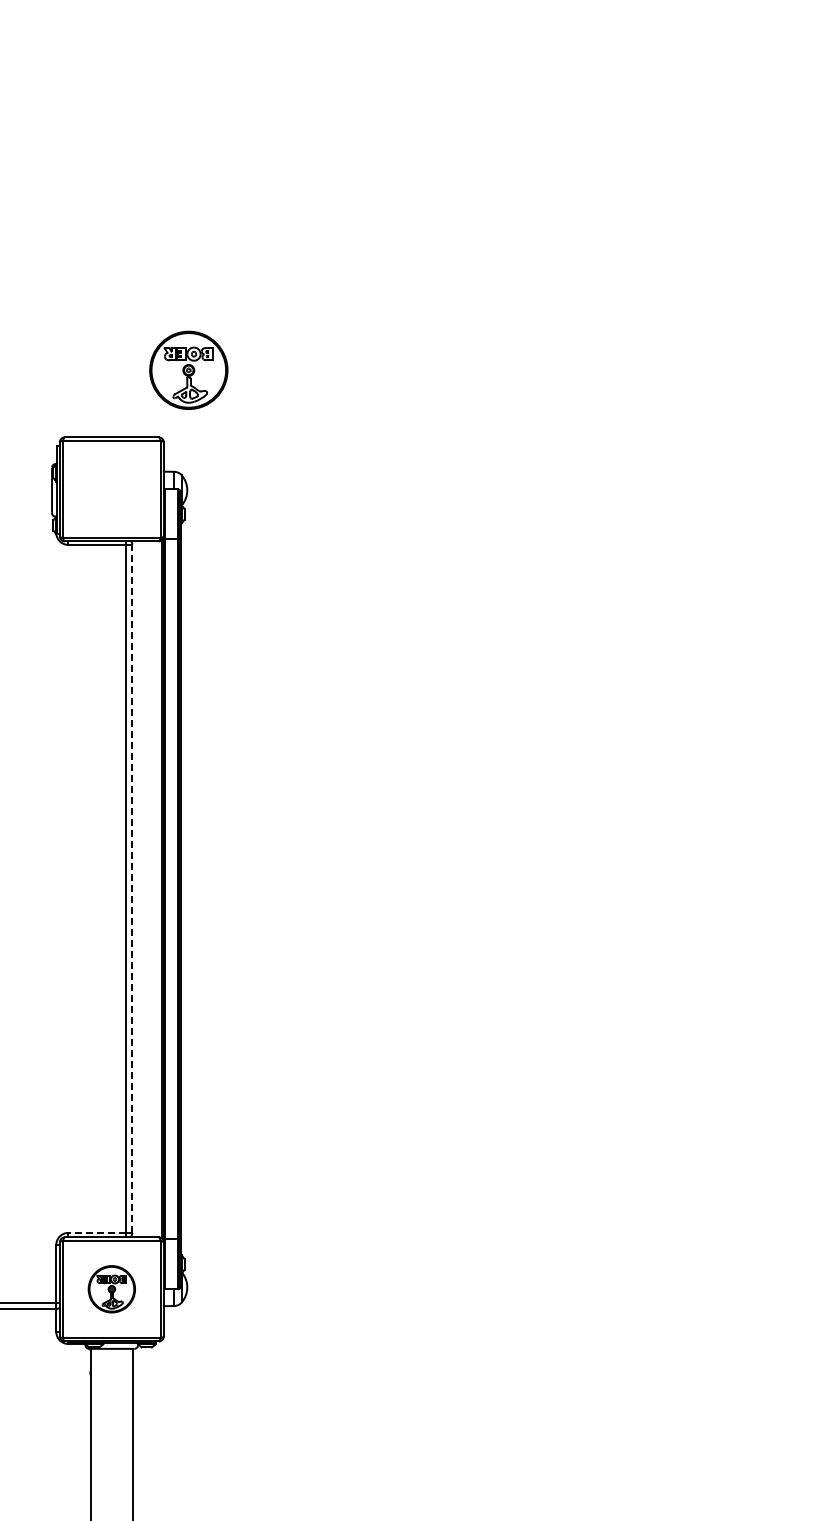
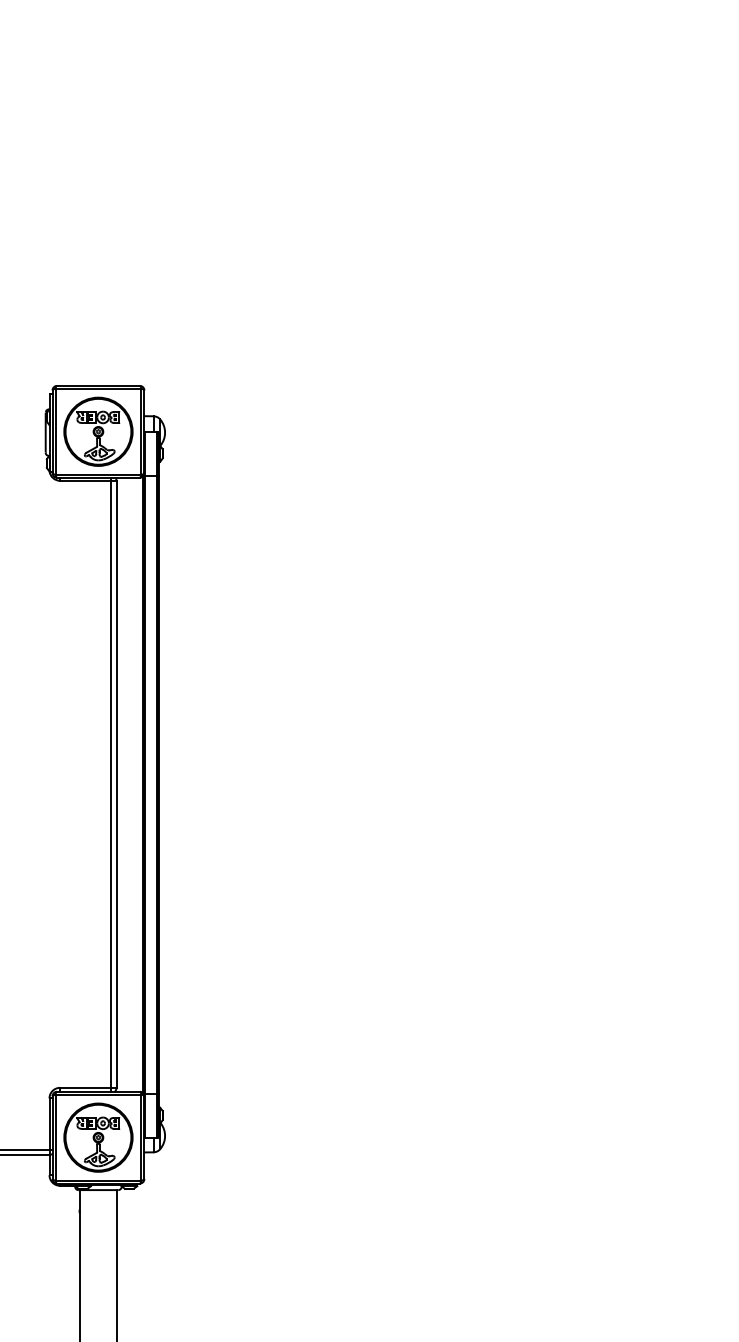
part: (188, 369) -> (98, 431), moved
line: (132, 888) -> (116, 783), dashed -> solid
line: (96, 1232) -> (84, 1087), dashed -> solid
part: (111, 1288) -> (98, 1136), size x1.67

